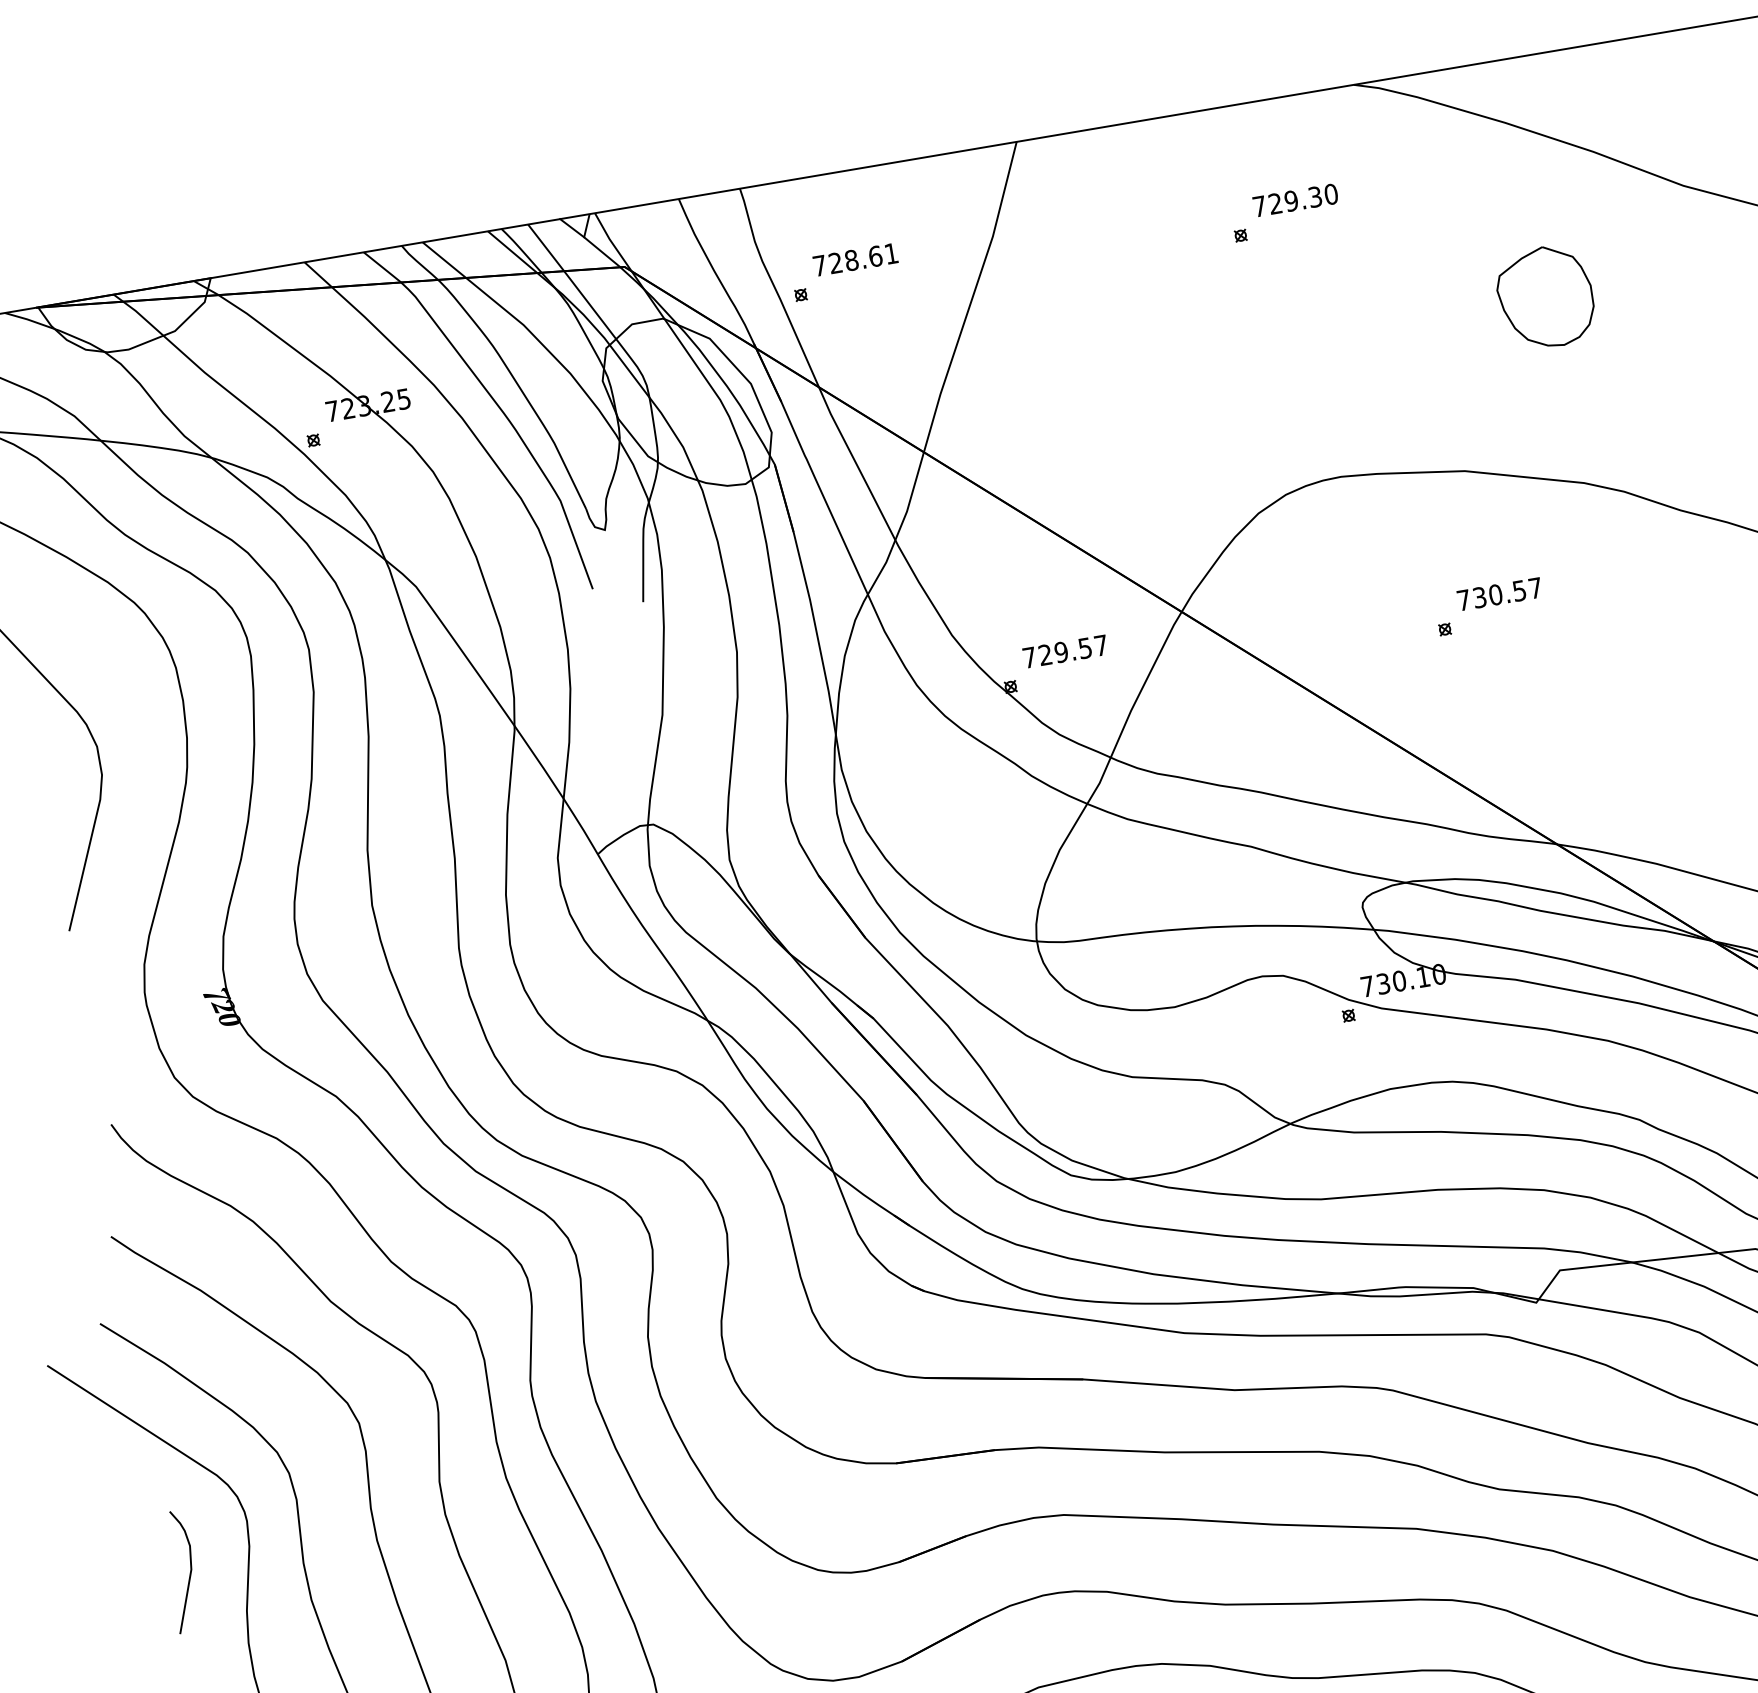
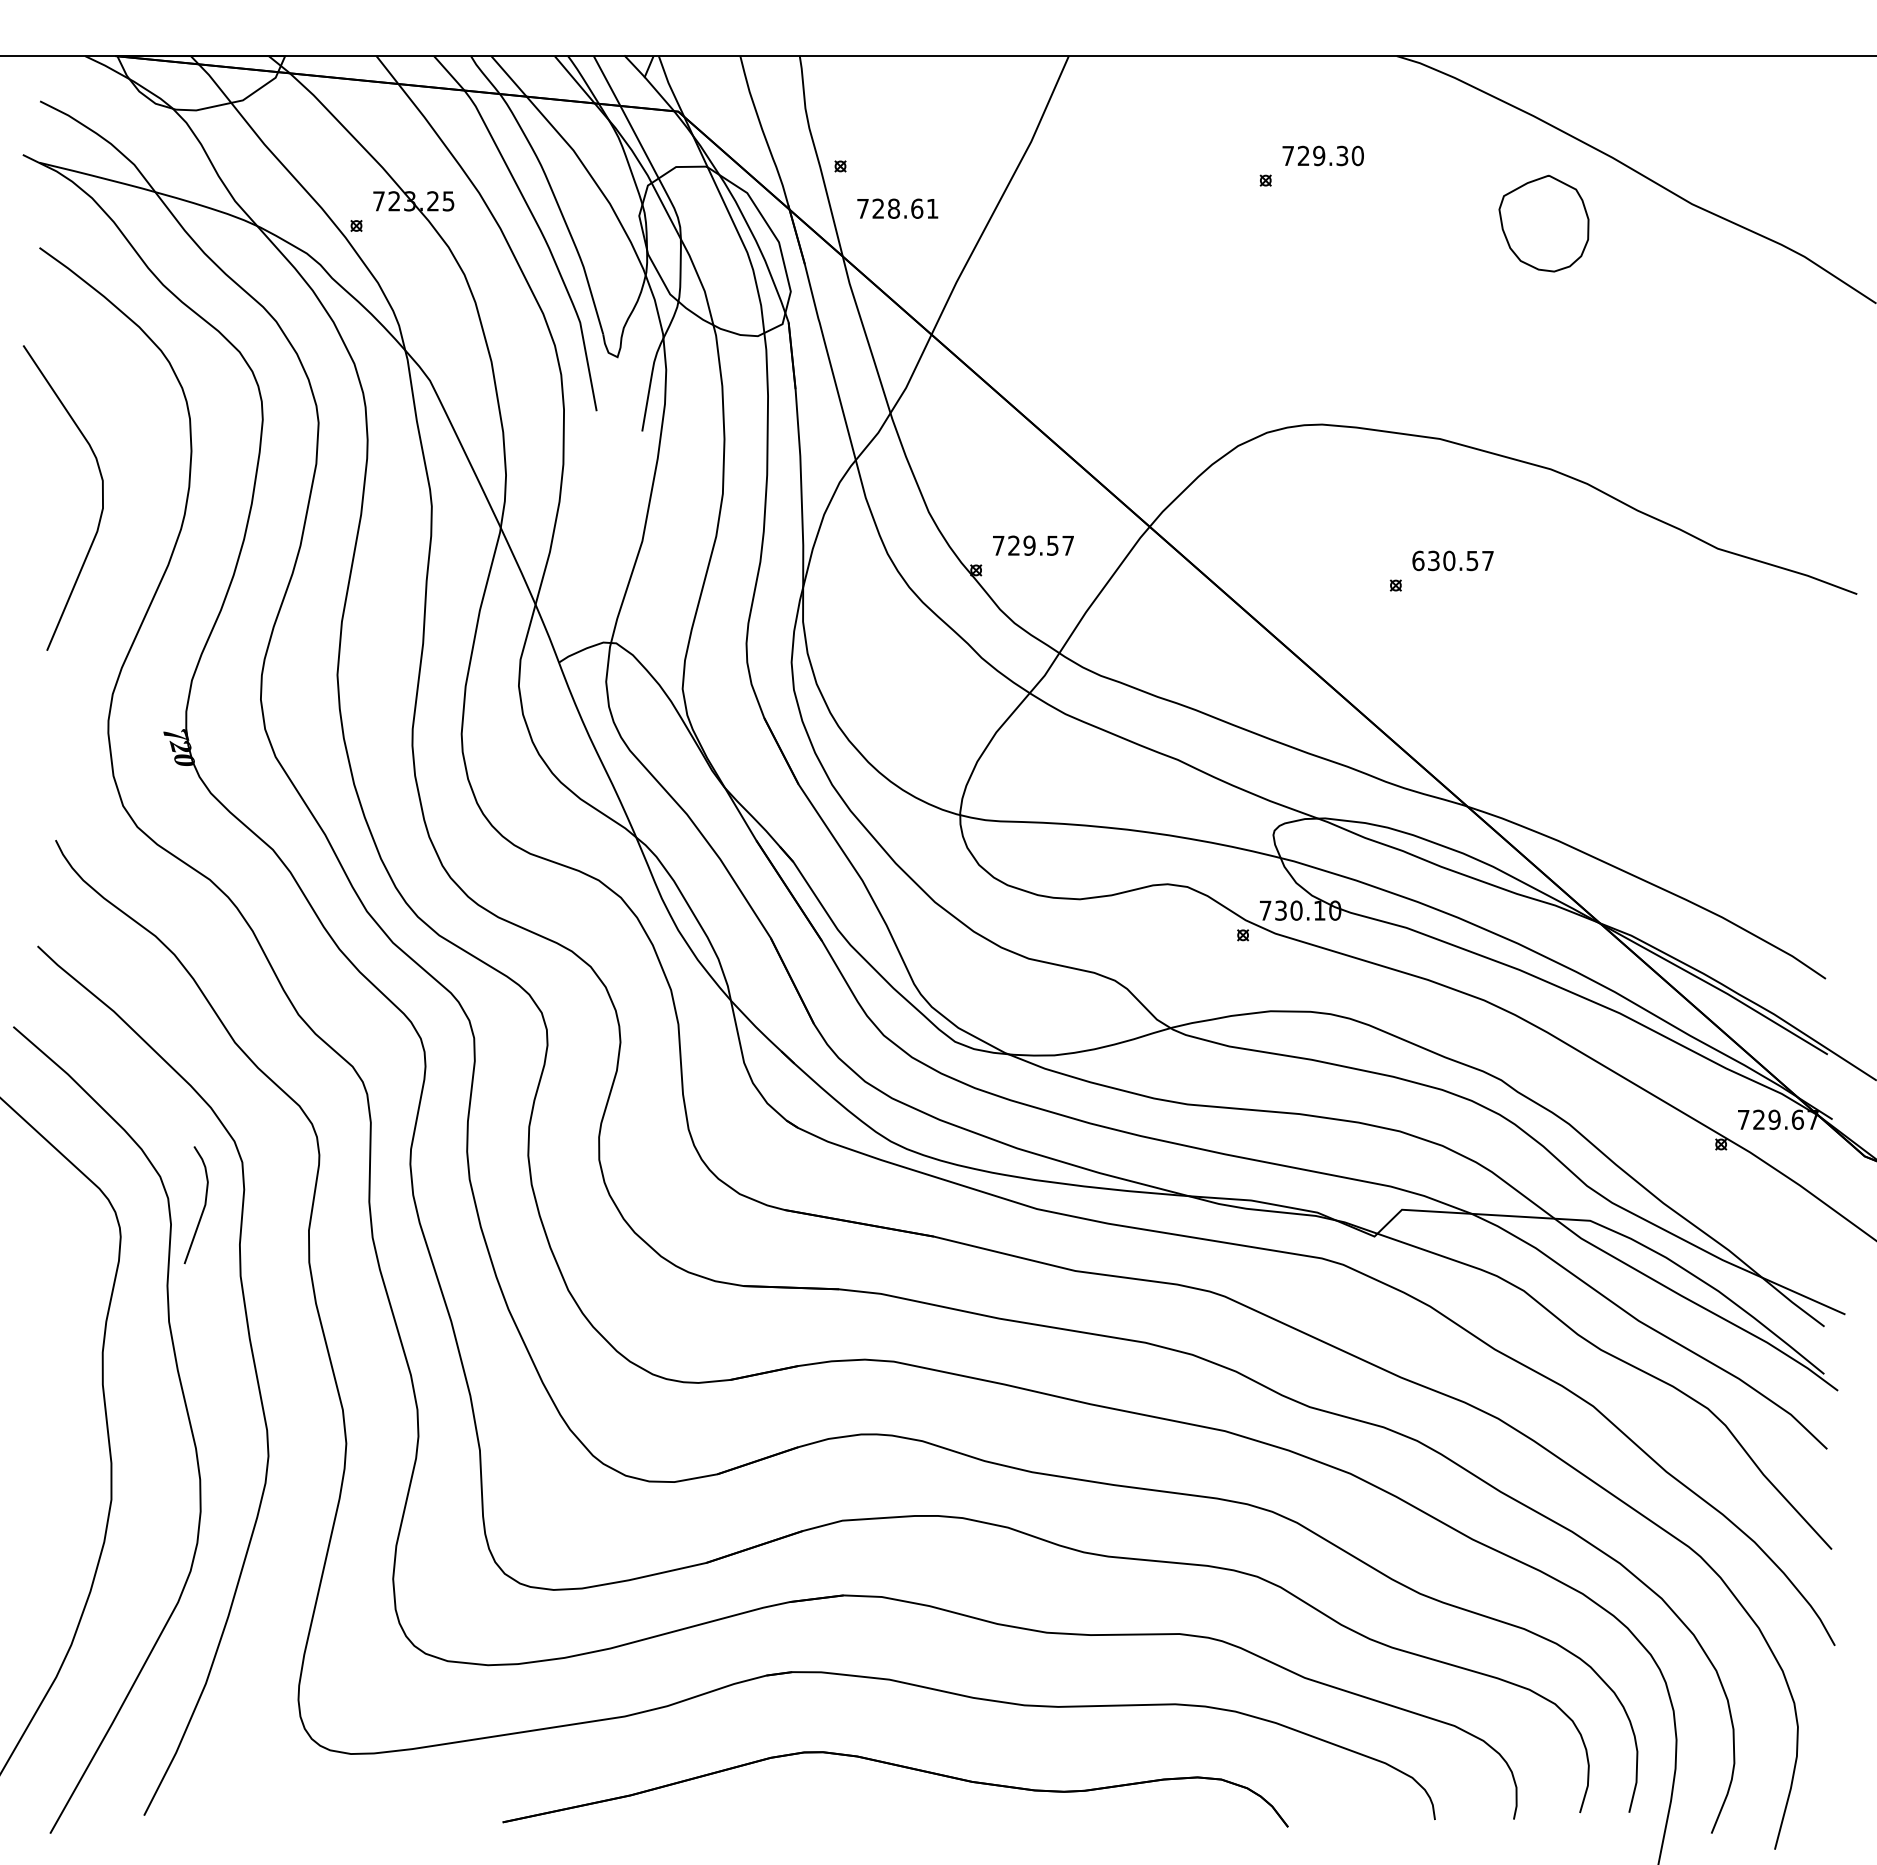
text: (855, 259) -> (897, 208), moved
part: (1545, 297) -> (1543, 223), moved
text: (1463, 599) -> (1418, 560), 730.57 -> 630.57
curve: (189, 1571) -> (203, 1206), moved

